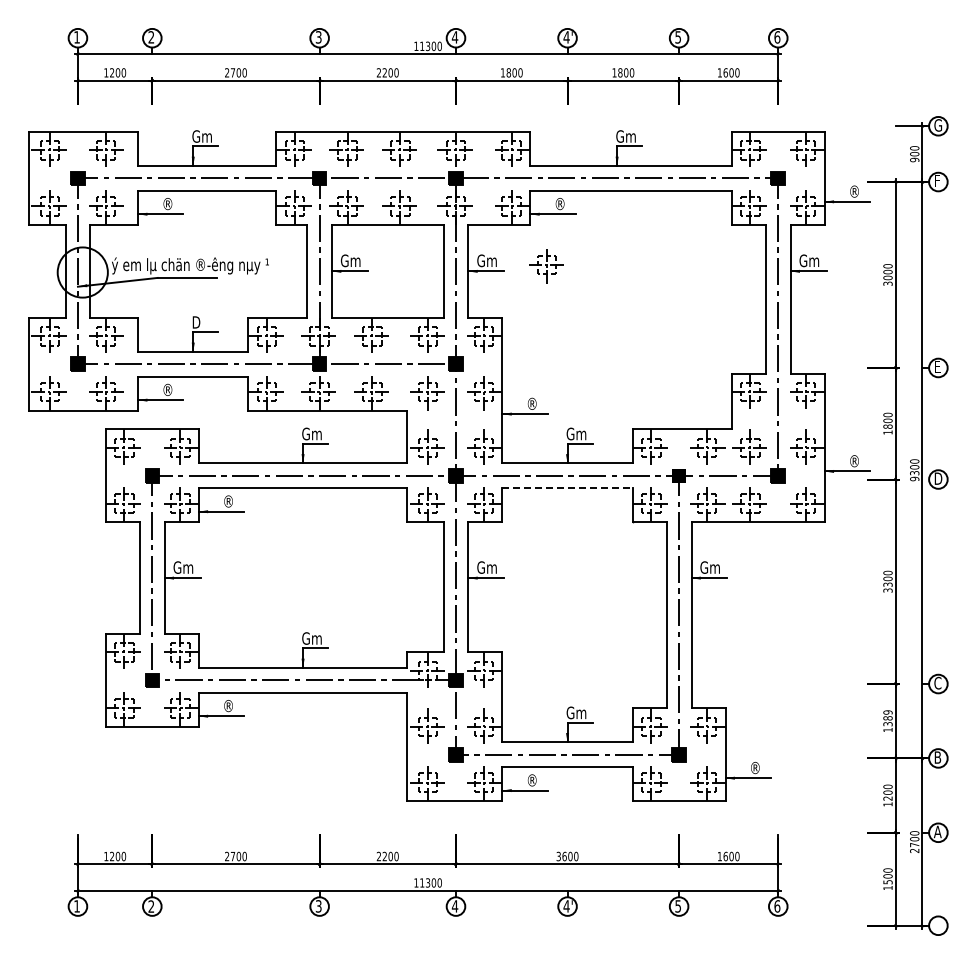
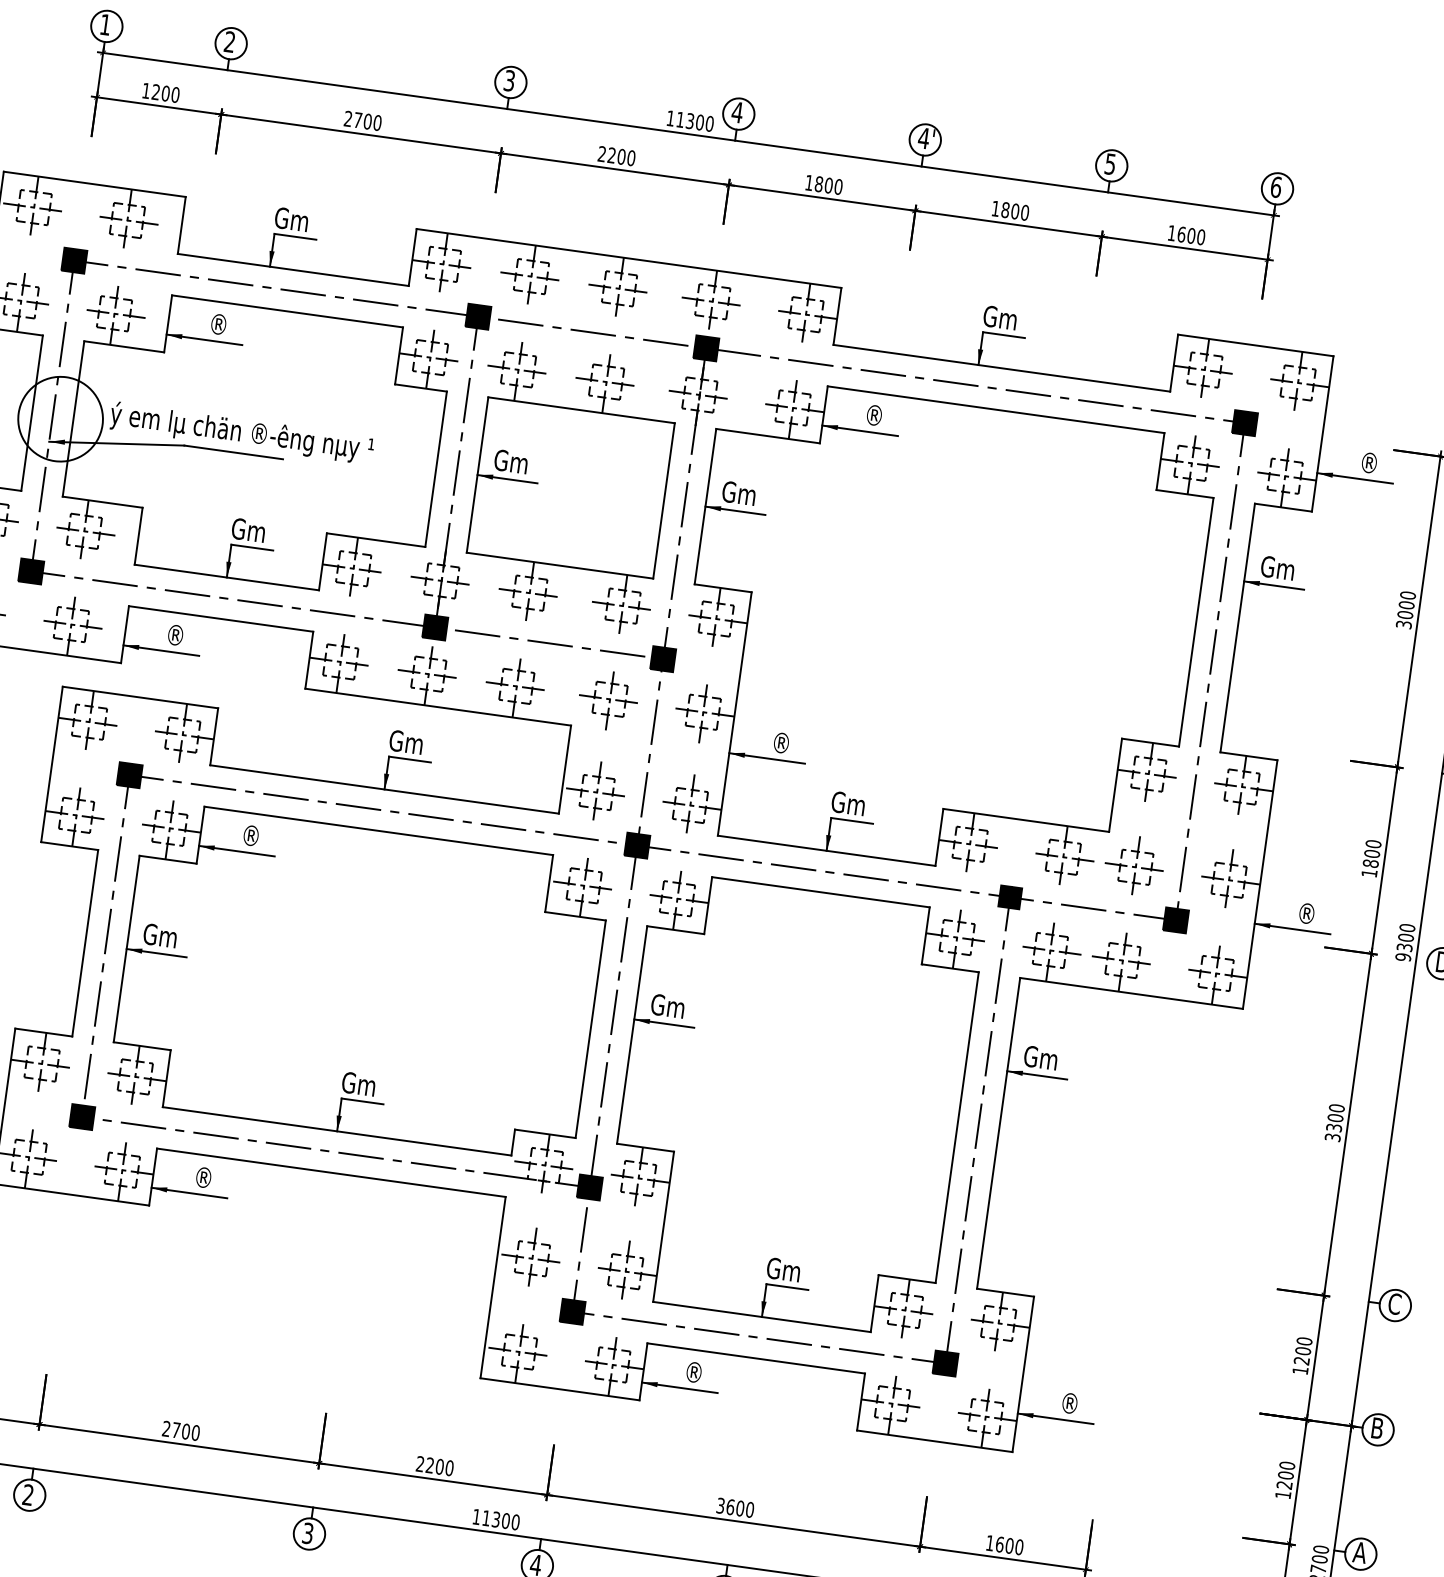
part: (546, 266) -> (837, 516), removed
text: (201, 322) -> (247, 530), D -> Gm
line: (568, 488) -> (822, 892), dashed -> solid
text: (887, 718) -> (1302, 1351), 1389 -> 1200

